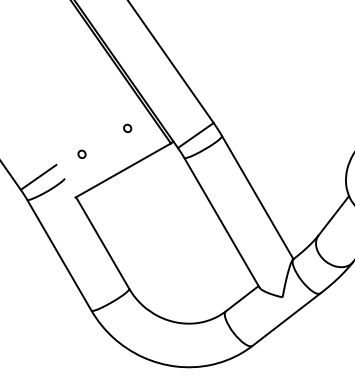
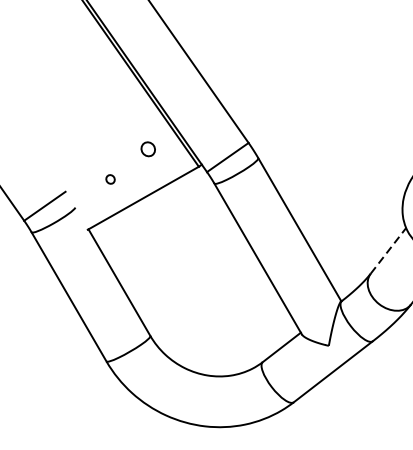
part: (127, 128) -> (148, 149), size x1.6
part: (81, 153) -> (109, 178), moved
line: (333, 215) -> (388, 250), solid -> dashed

